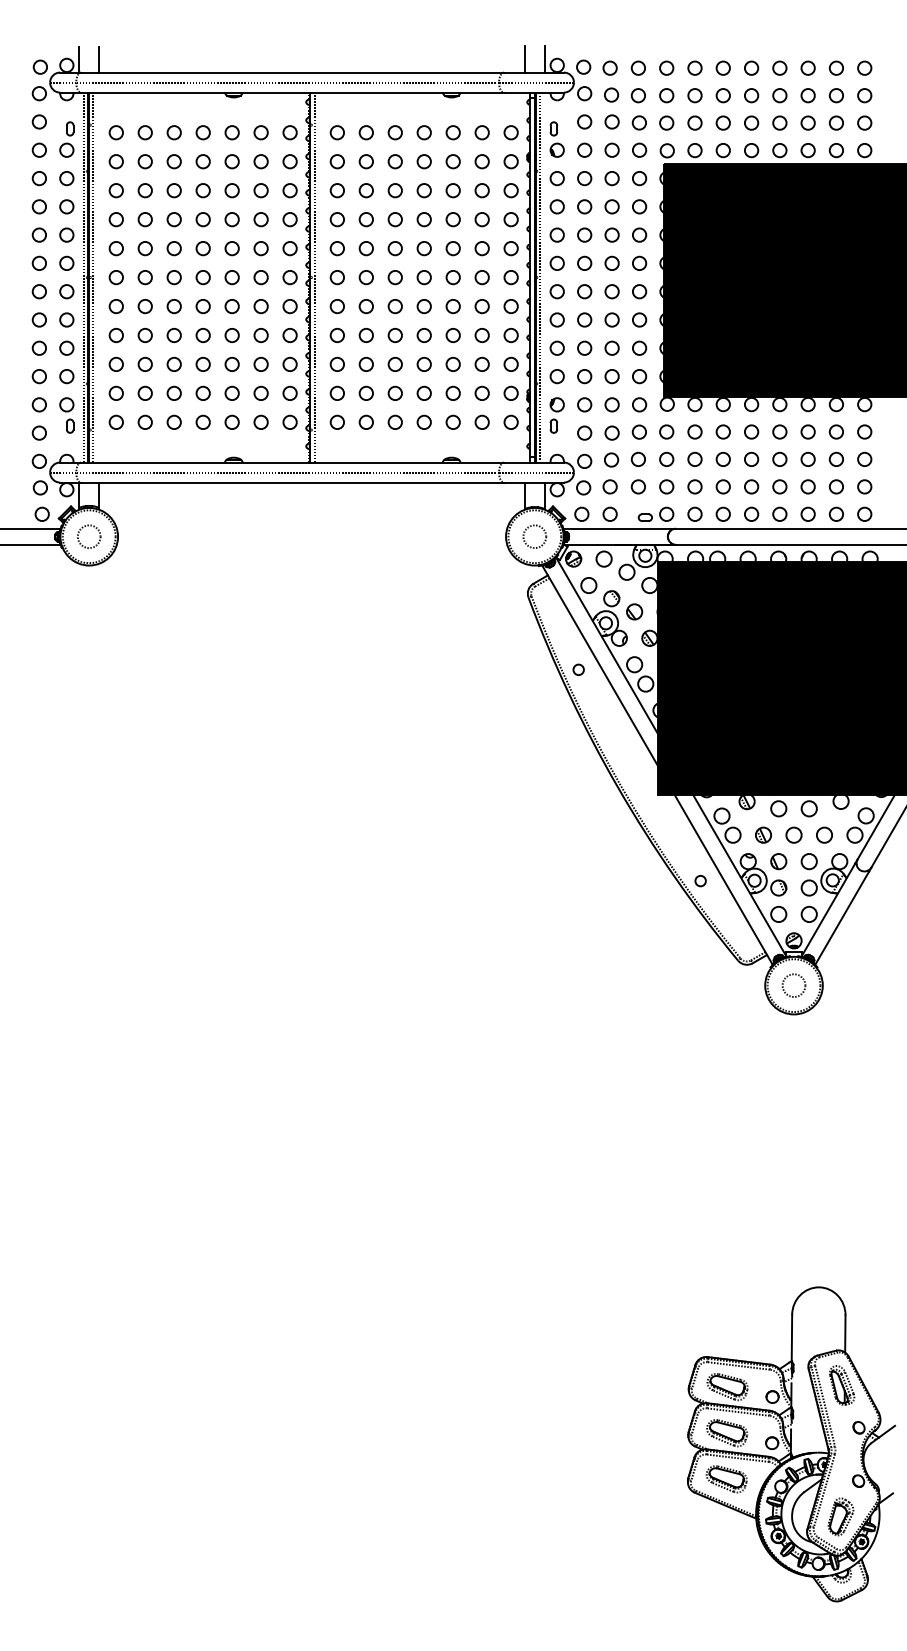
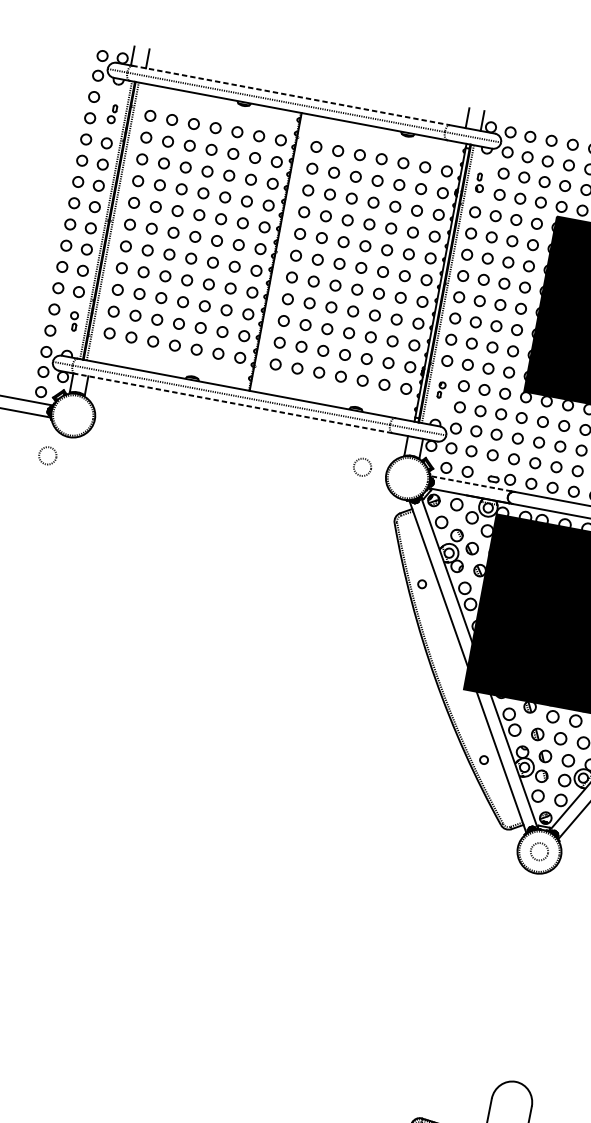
line: (292, 72) -> (291, 95), solid -> dashed
part: (66, 139) -> (112, 113), size x0.7
part: (556, 139) -> (480, 182), size x0.7
line: (314, 277) -> (278, 252), removed
part: (66, 415) -> (73, 321), size x0.7
part: (556, 415) -> (441, 390), size x0.6
line: (291, 482) -> (232, 403), solid -> dashed
line: (617, 528) -> (471, 483), solid -> dashed
circle: (89, 536) -> (48, 455), moved
circle: (534, 536) -> (362, 467), moved

